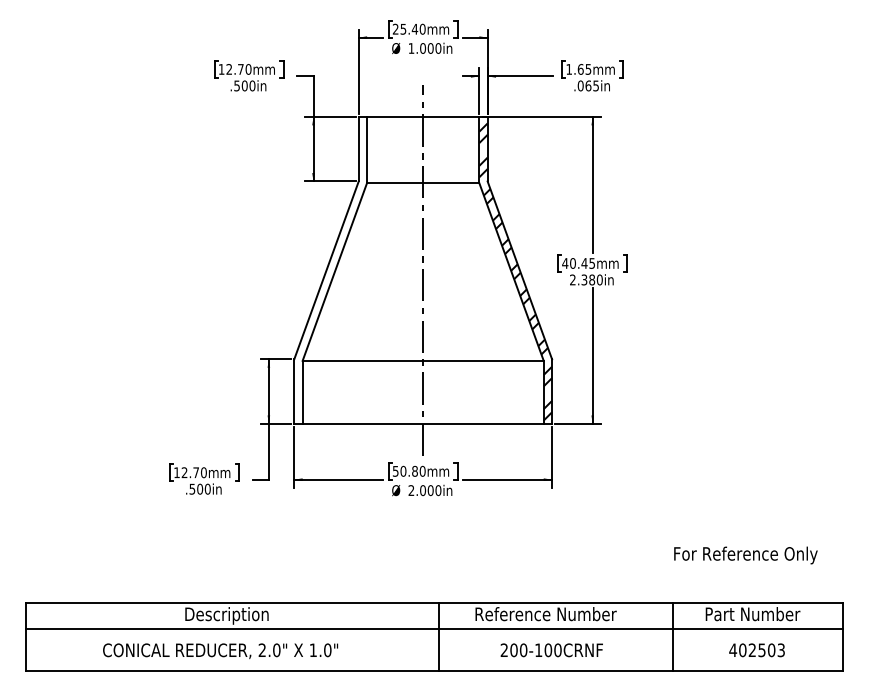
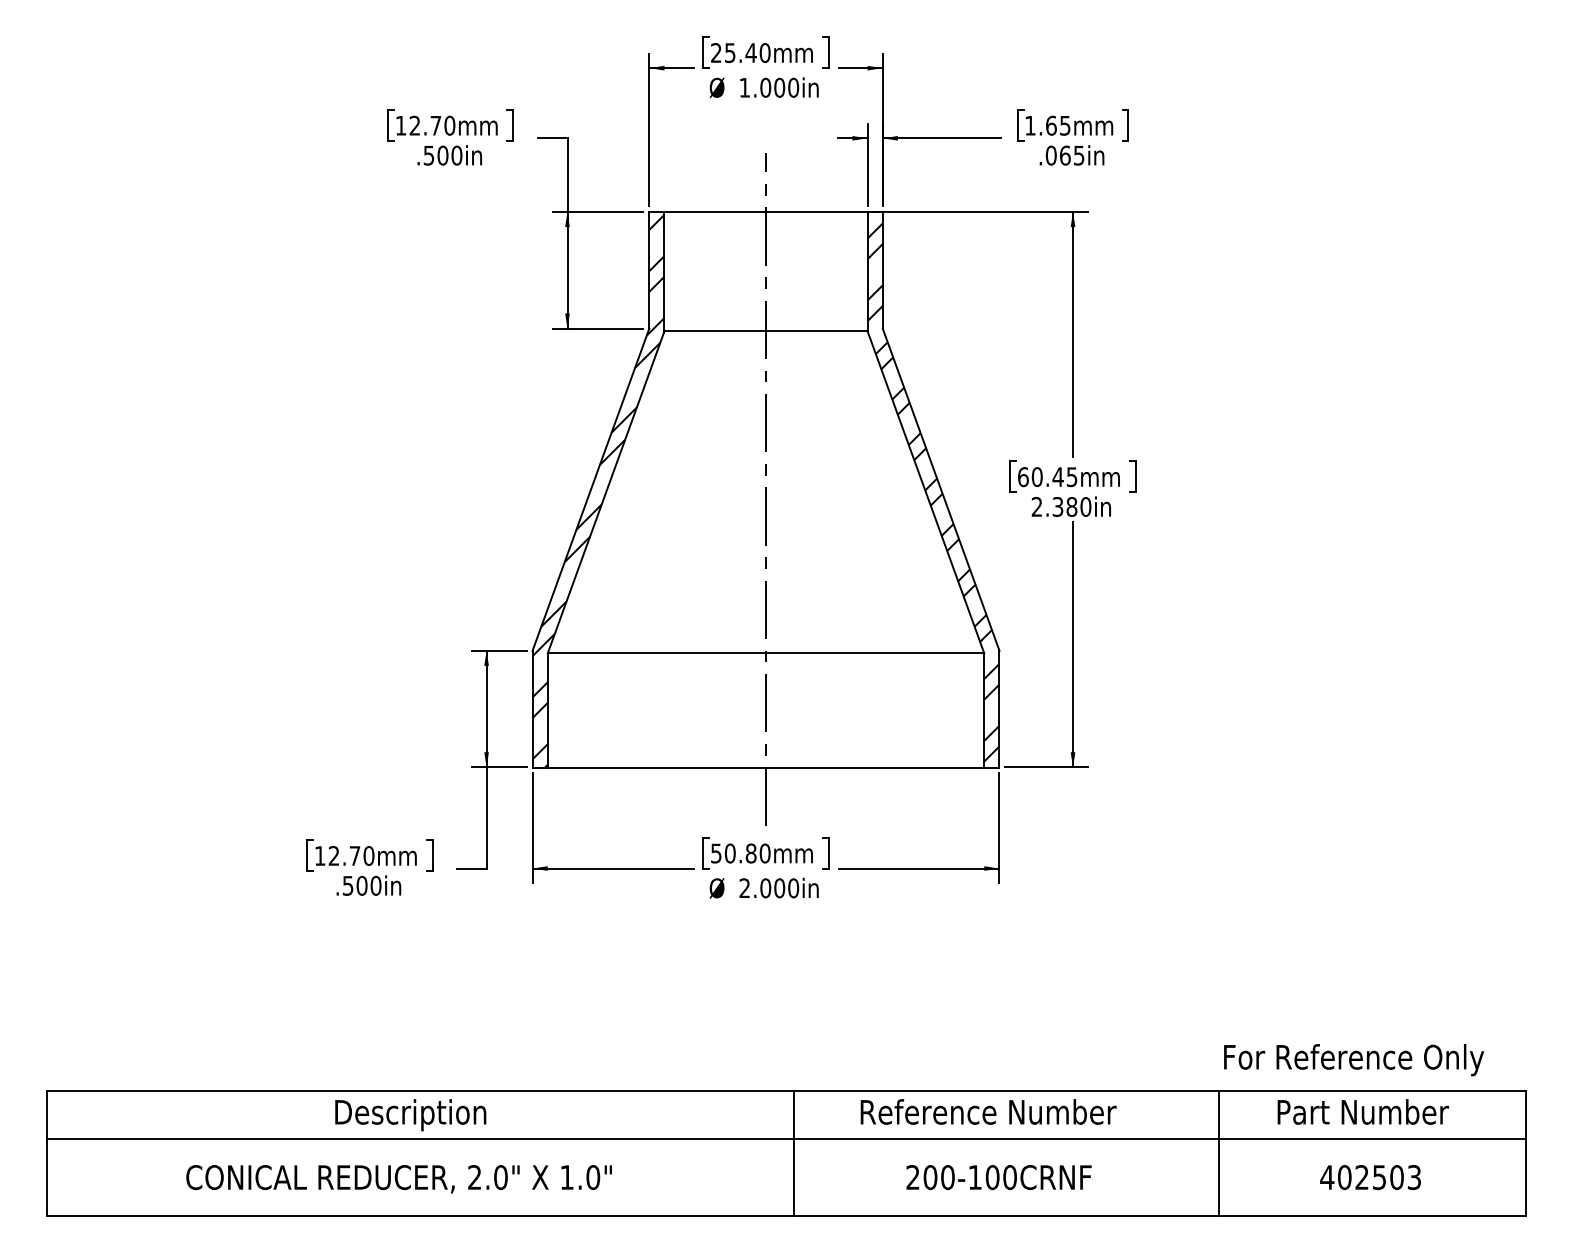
text: (565, 263) -> (1023, 477), 40.45mm -> 60.45mm
hatch: (330, 270) -> (598, 489), added
text: (745, 555) -> (1353, 1060), moved

